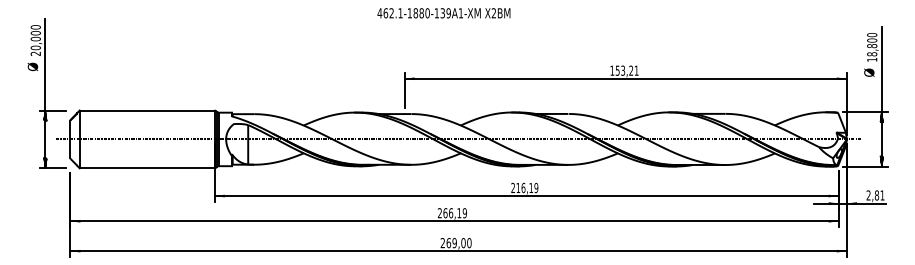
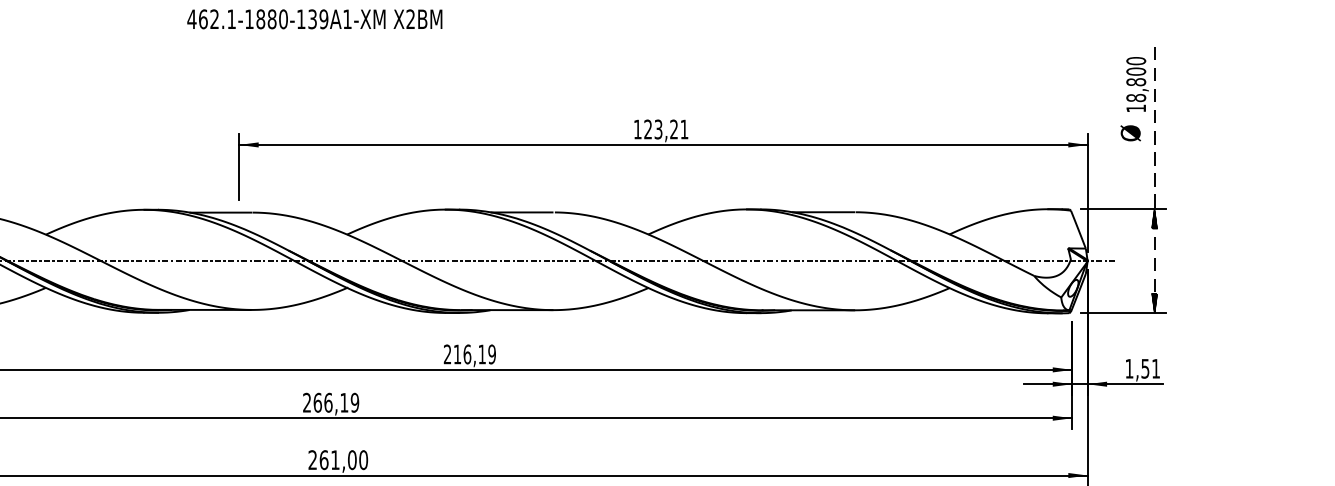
text: (617, 70) -> (647, 129), 153,21 -> 123,21
line: (881, 96) -> (1154, 178), solid -> dashed
text: (872, 195) -> (1136, 368), 2,81 -> 1,51
text: (454, 243) -> (335, 460), 269,00 -> 261,00

